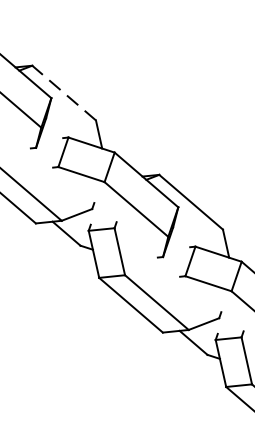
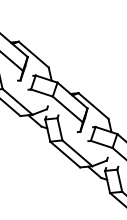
line: (63, 92) -> (33, 54), dashed -> solid

